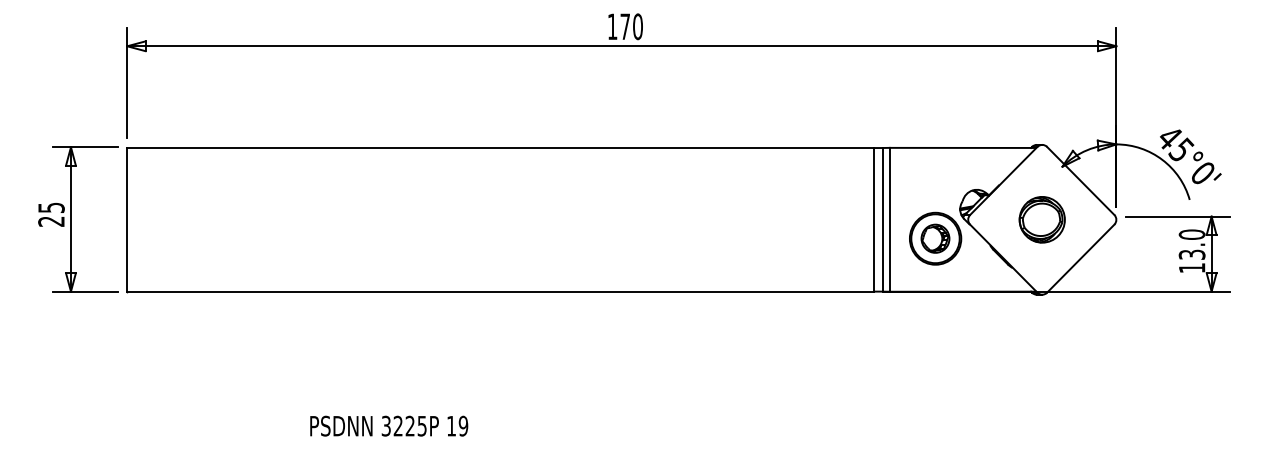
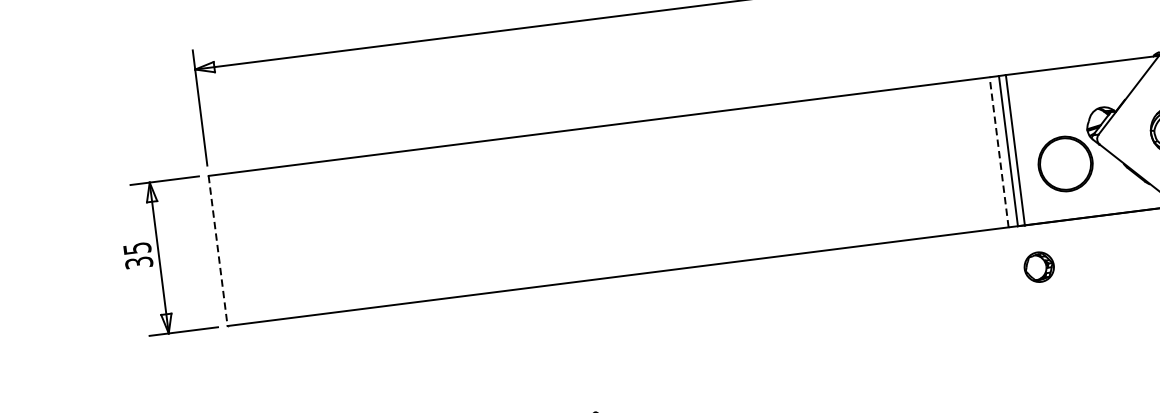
line: (127, 219) -> (218, 250), solid -> dashed
line: (874, 219) -> (999, 151), solid -> dashed
text: (51, 221) -> (139, 262), 25 -> 35
part: (935, 238) -> (1039, 266), moved

